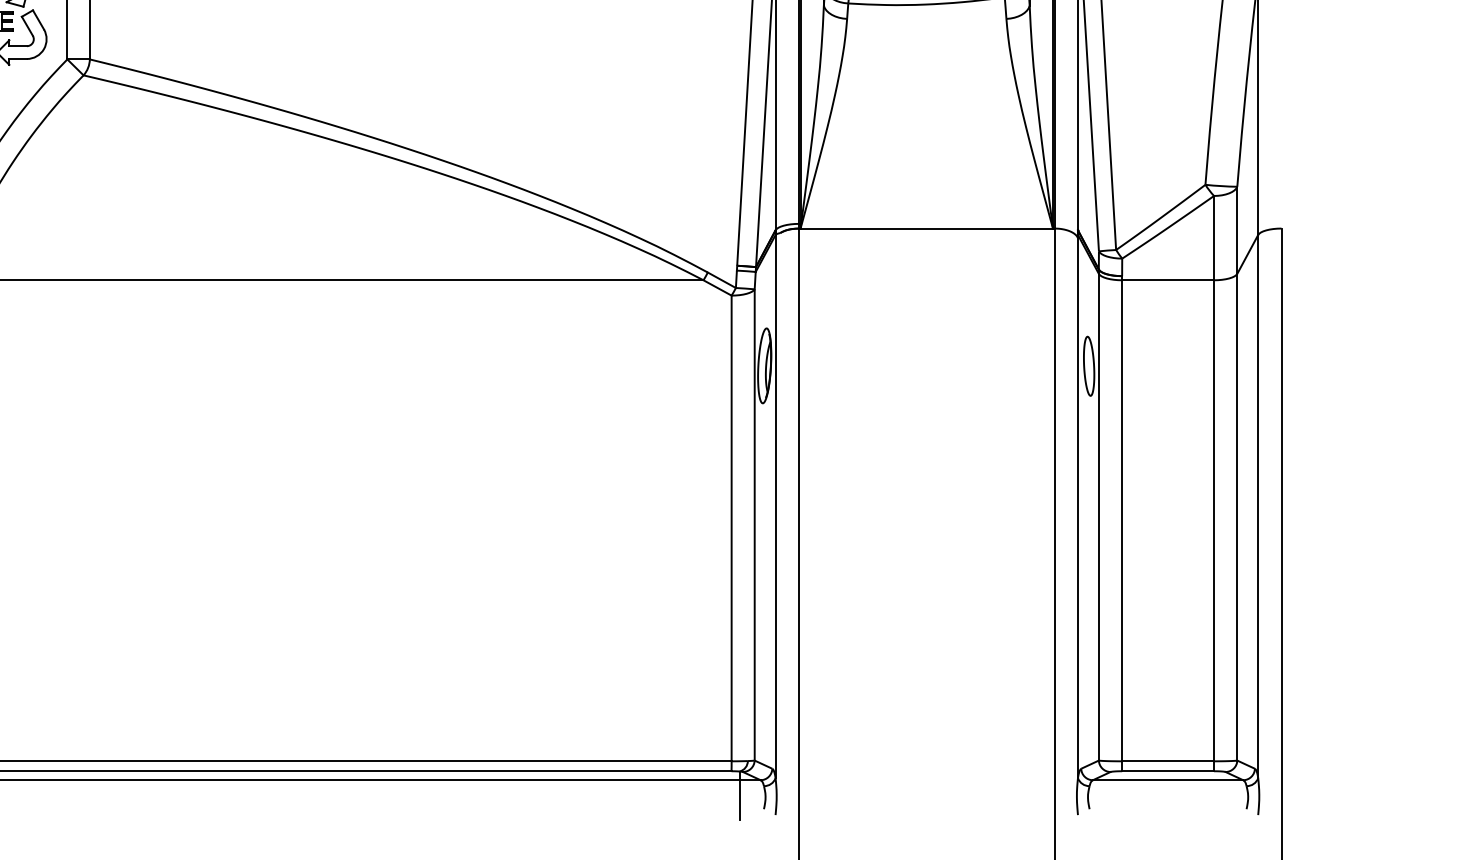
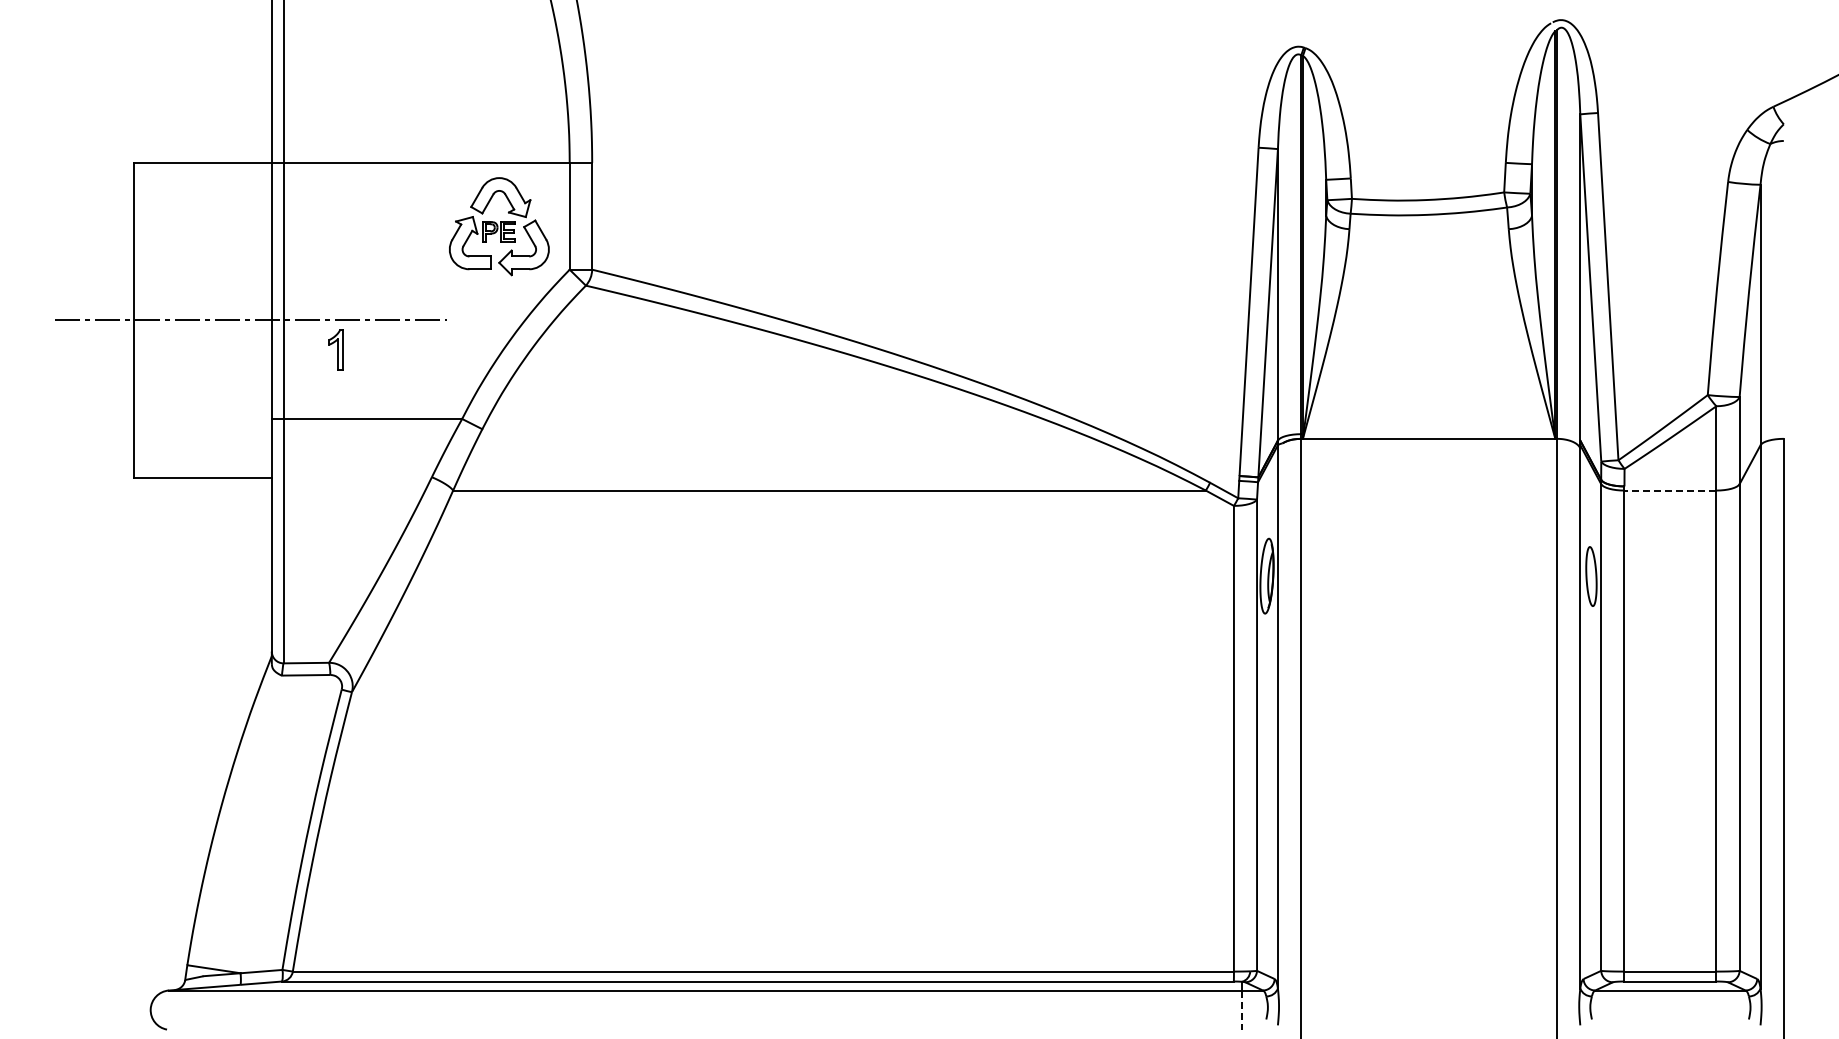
line: (1168, 280) -> (1670, 490), solid -> dashed
line: (739, 800) -> (1241, 1010), solid -> dashed

